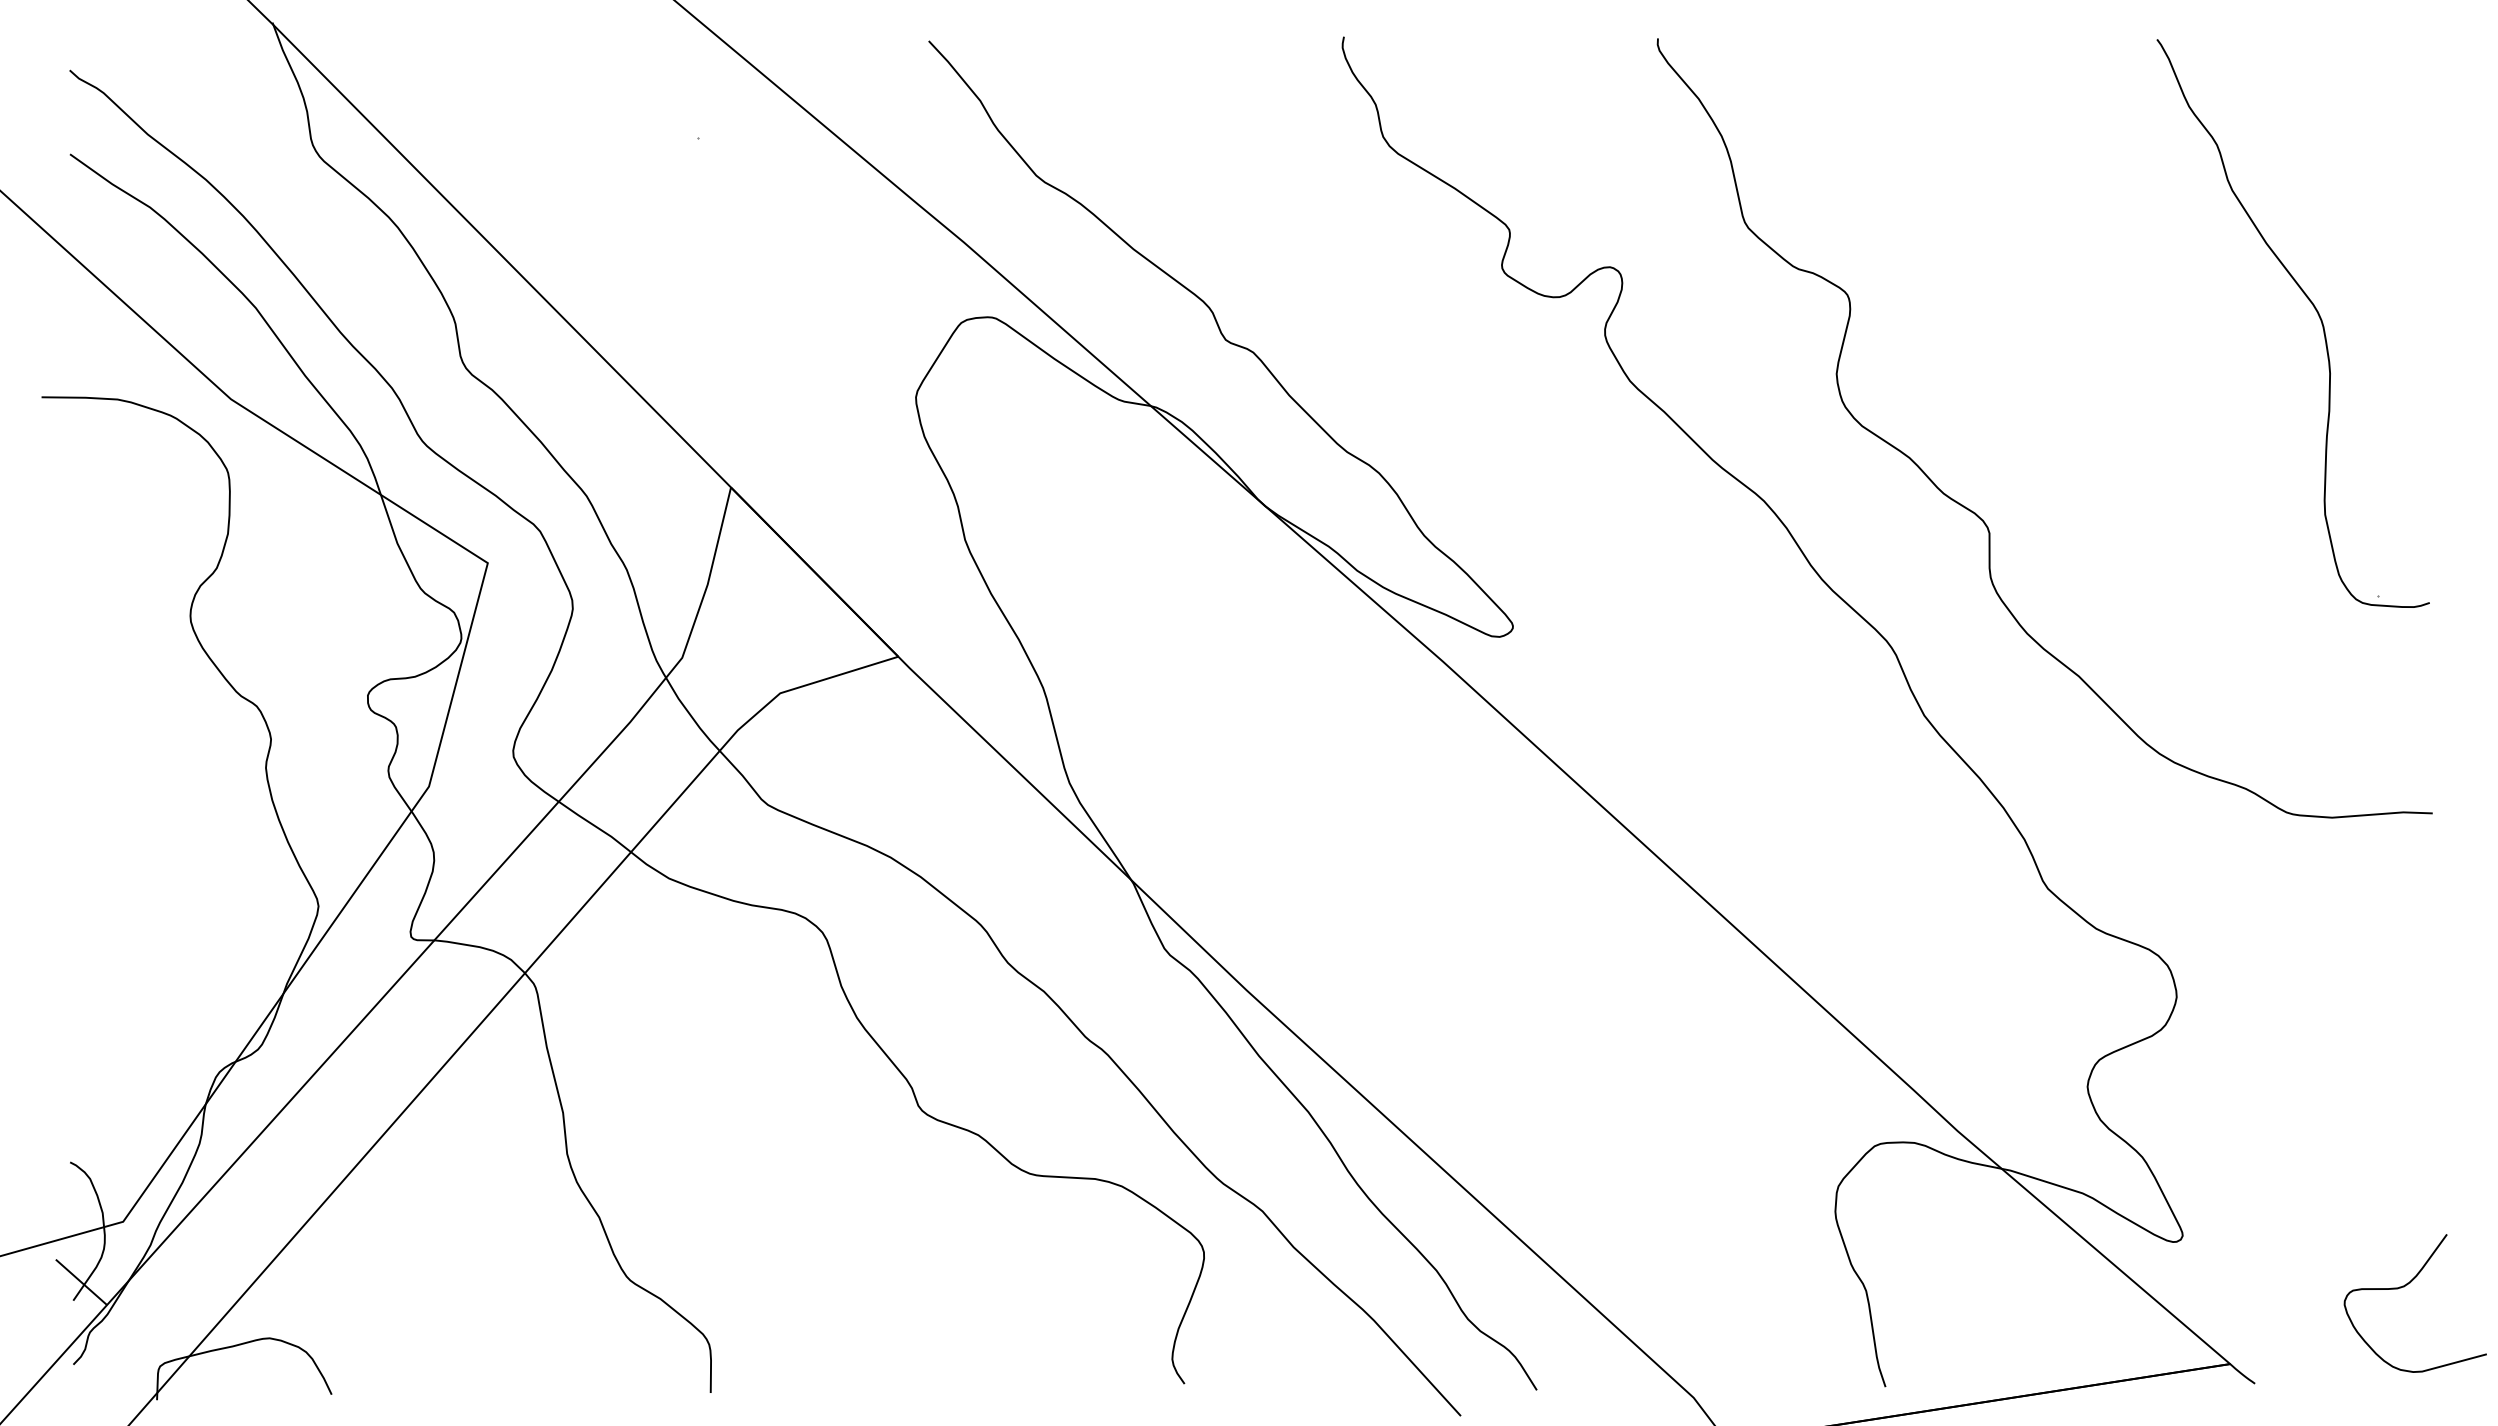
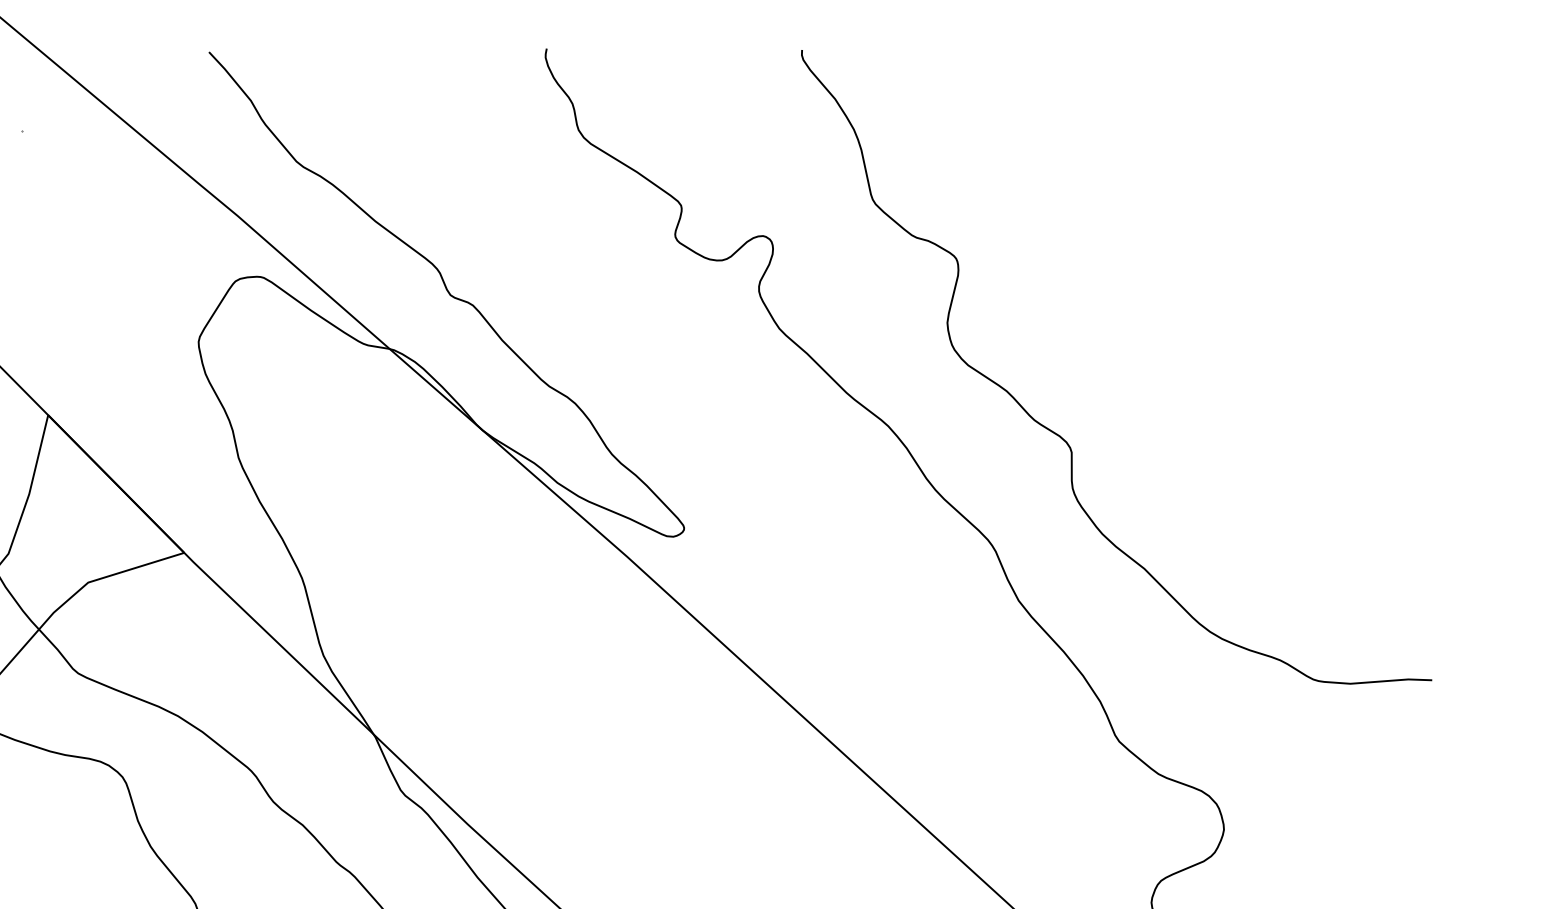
part: (2313, 307) -> (1335, 268), removed

